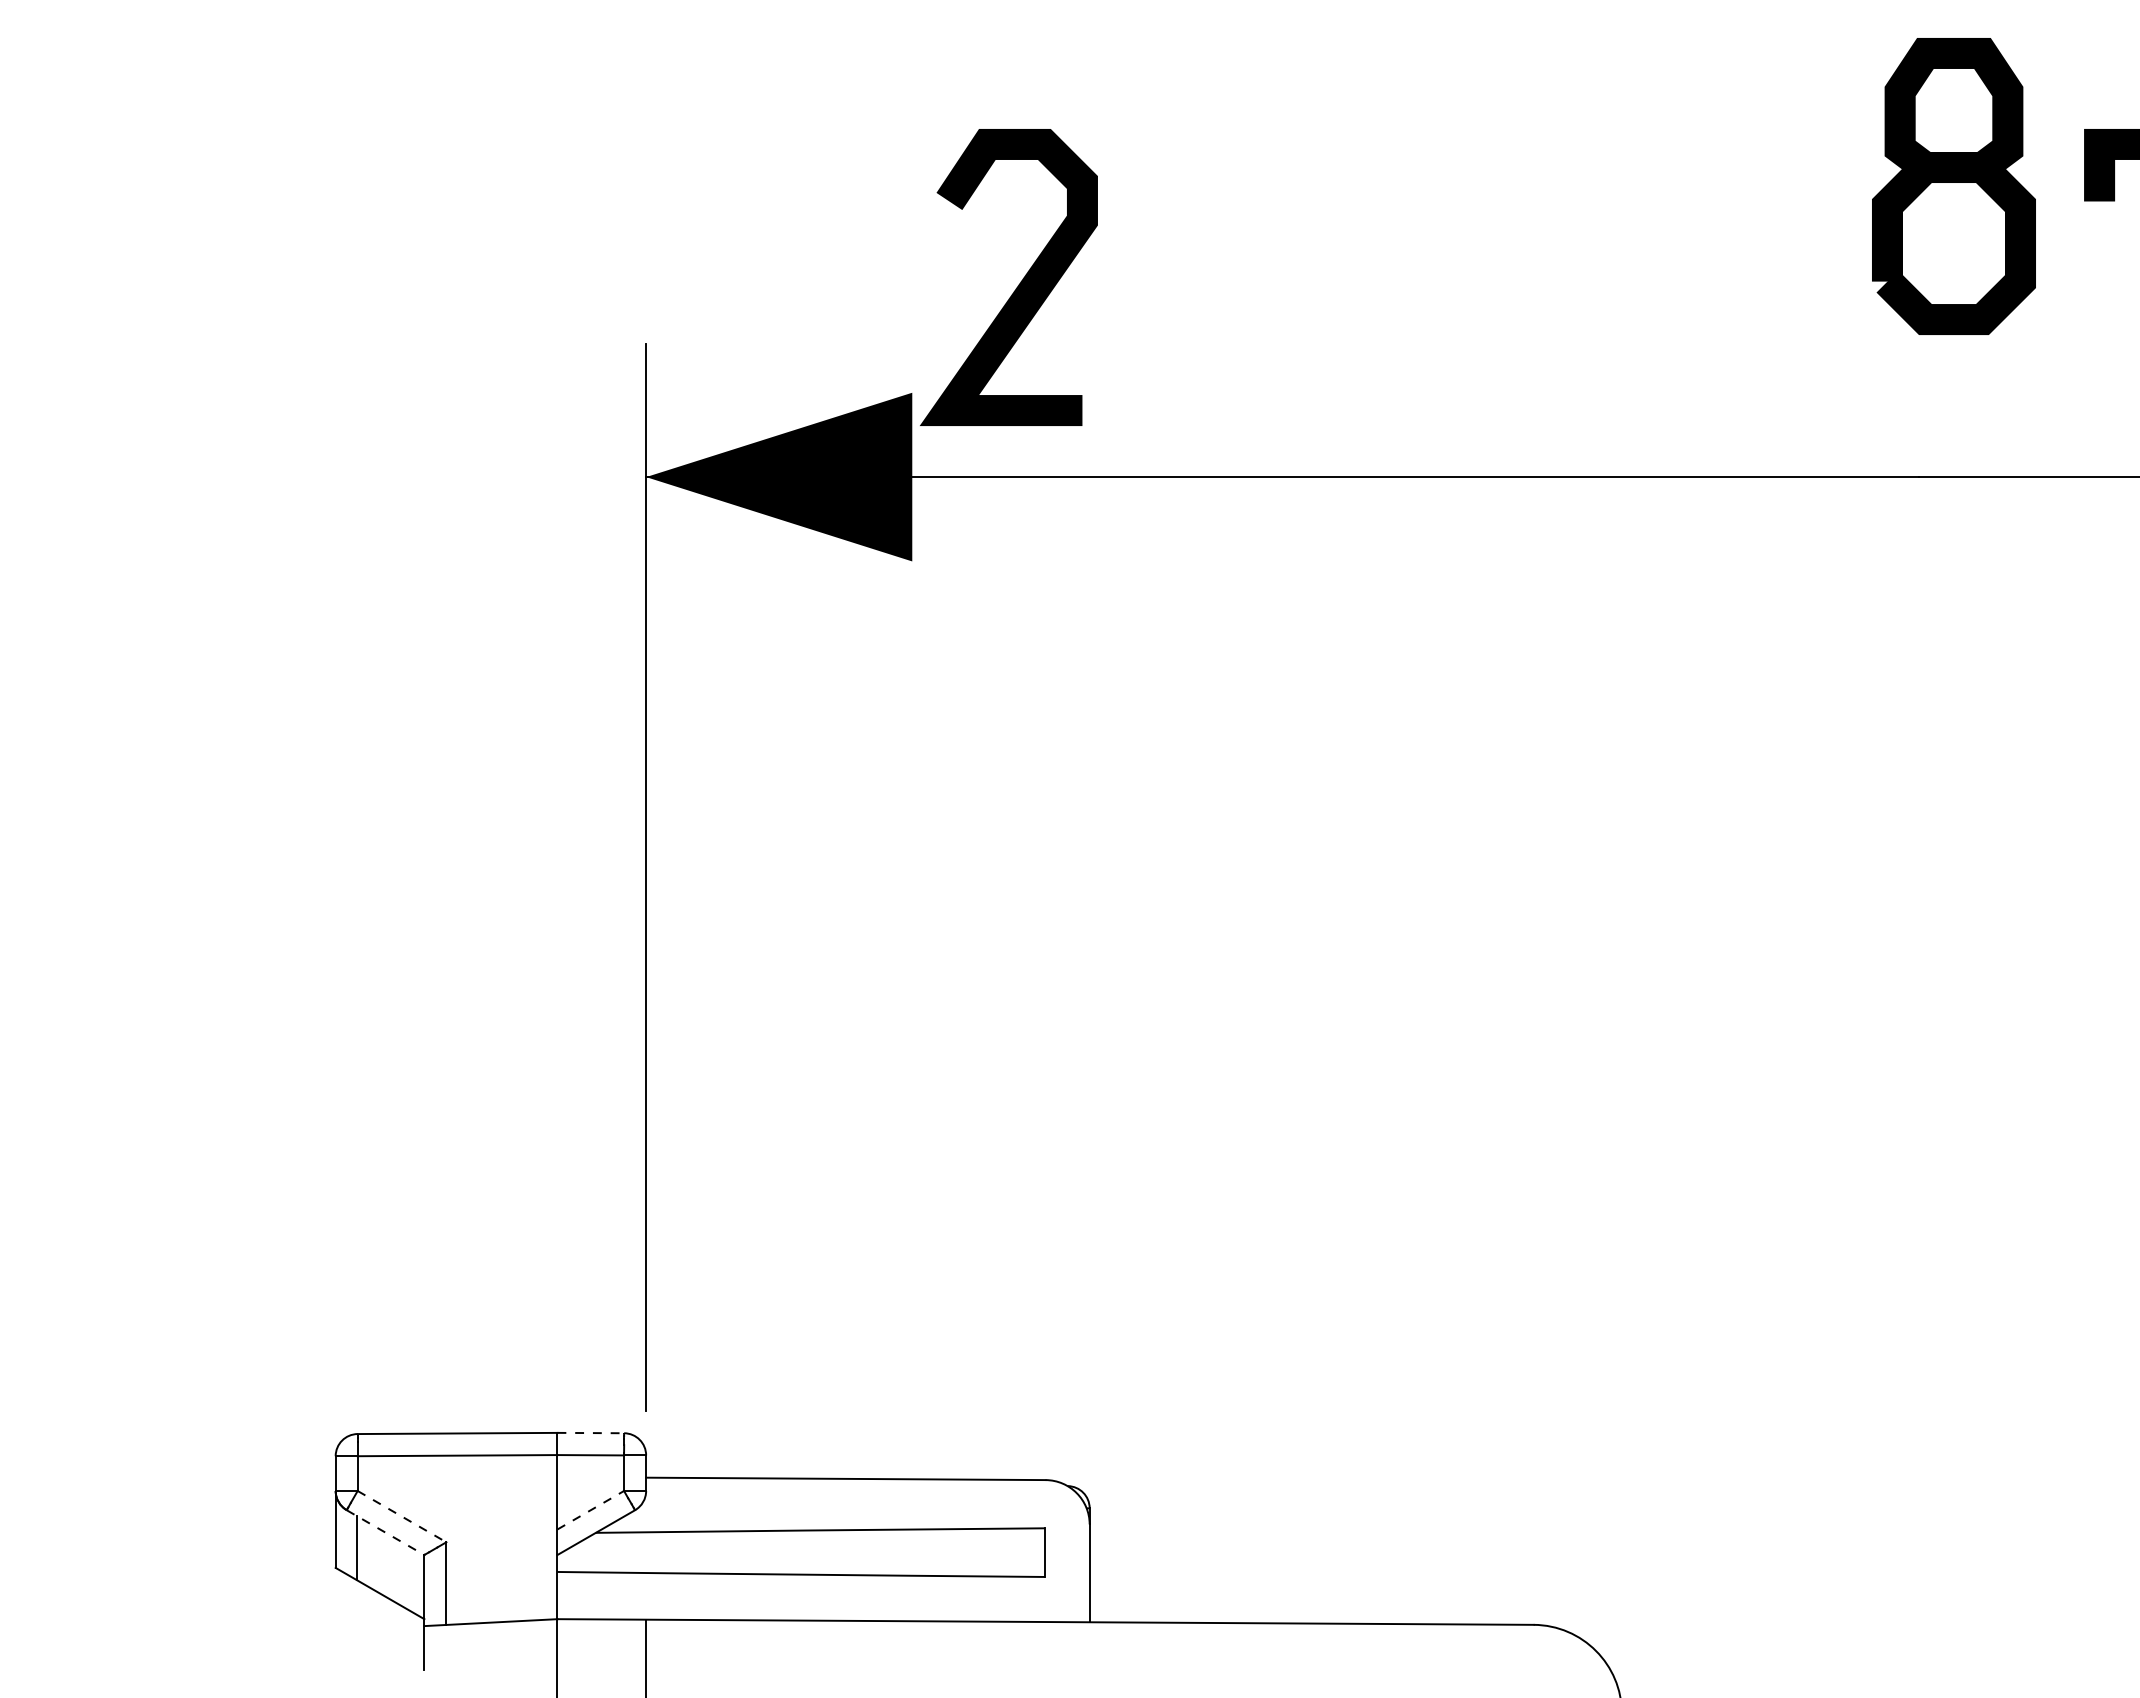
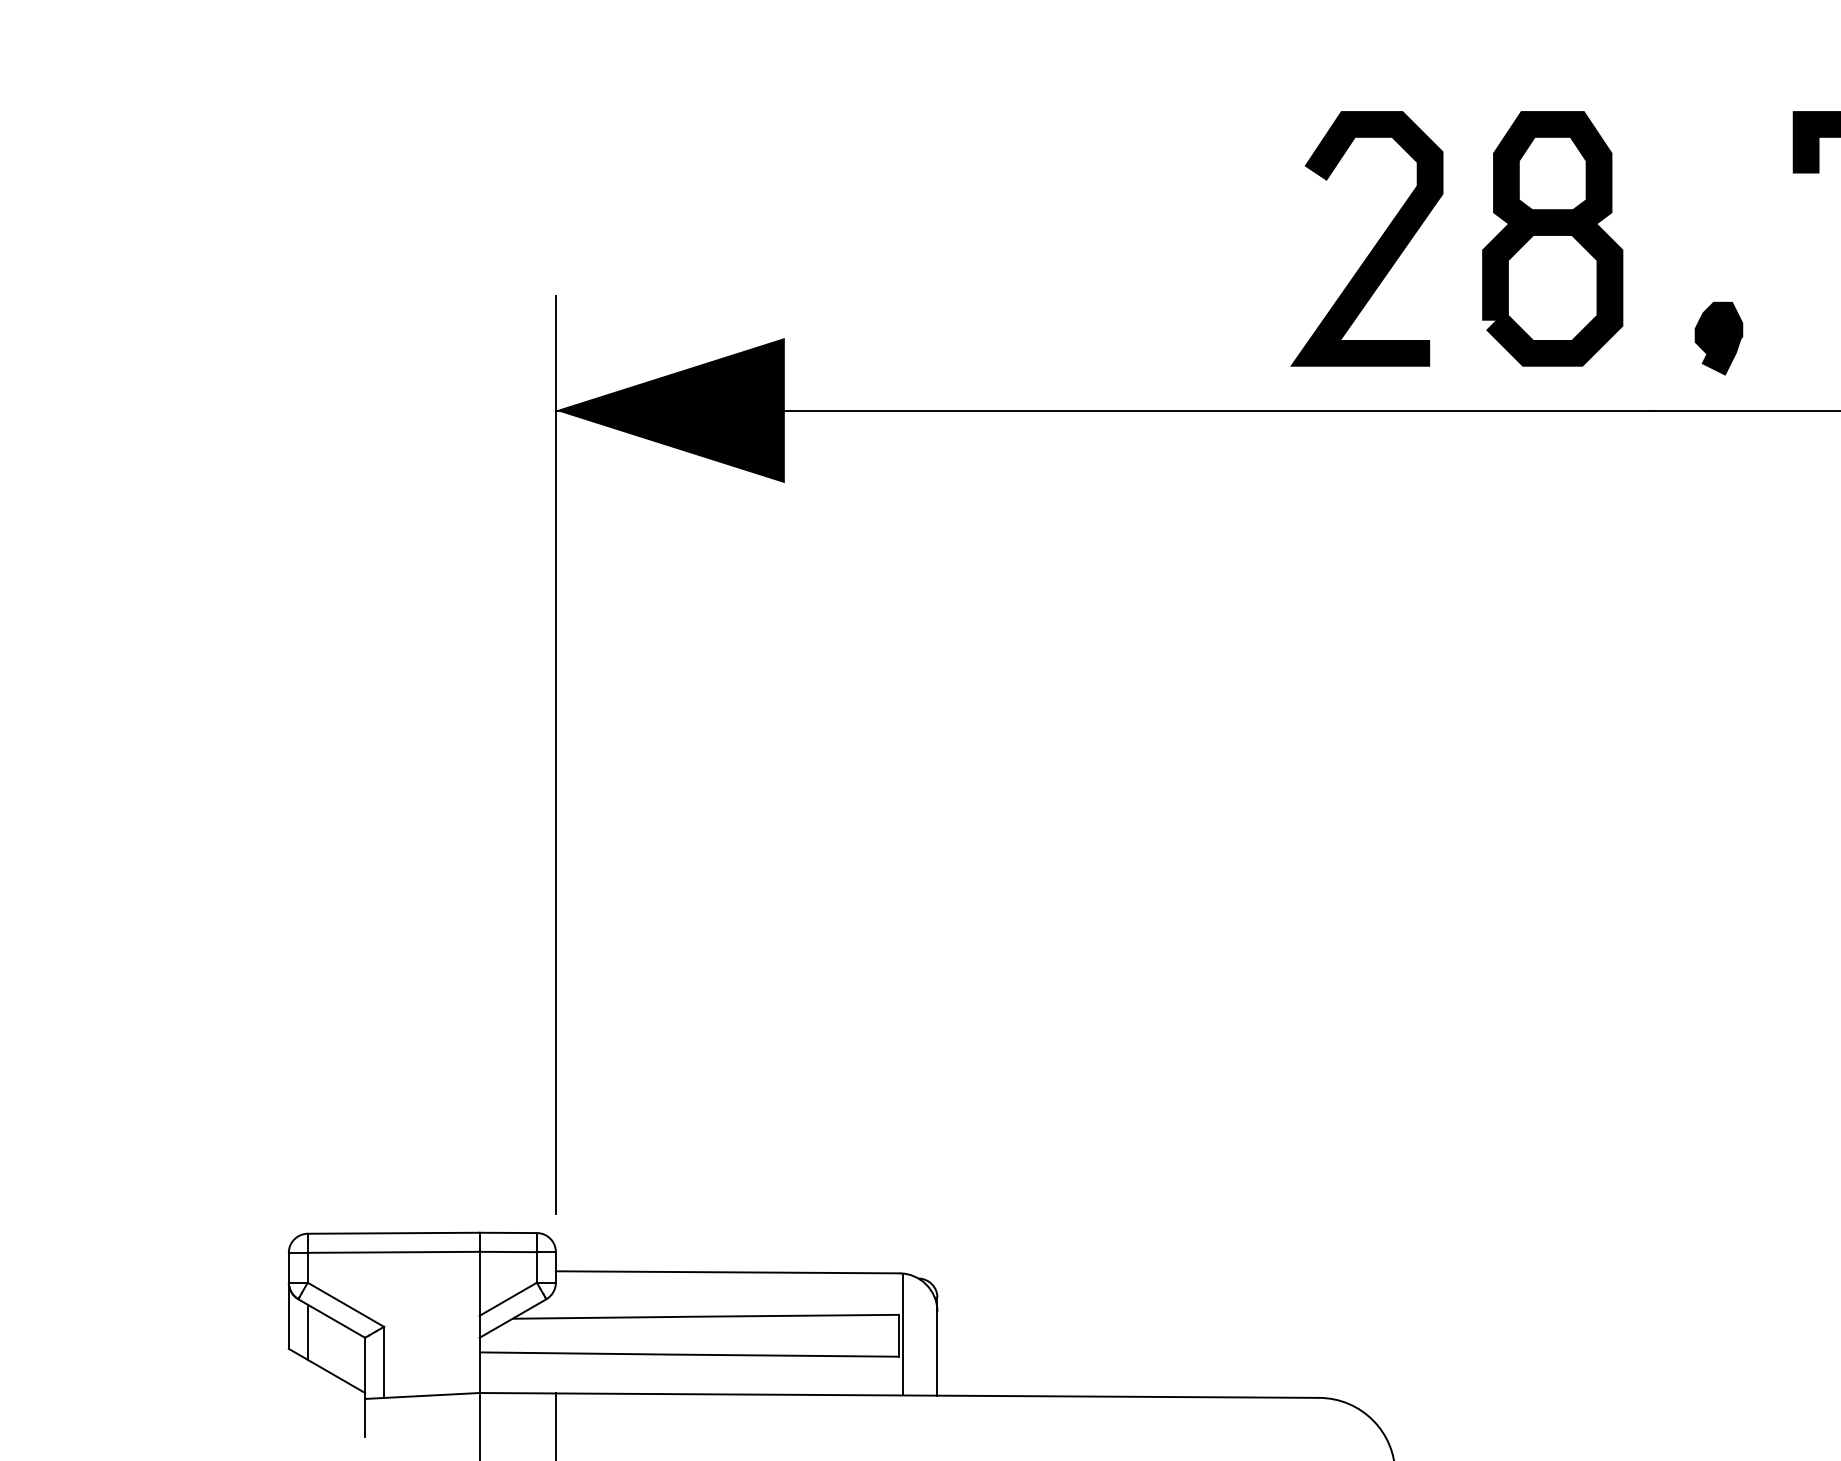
part: (1953, 186) -> (1552, 238), moved
curve: (1018, 284) -> (1375, 244), moved
part: (1998, 393) -> (1719, 338), added
line: (591, 1433) -> (508, 1233), dashed -> solid
line: (591, 1509) -> (508, 1298), dashed -> solid
line: (402, 1516) -> (346, 1304), dashed -> solid
line: (385, 1532) -> (331, 1318), dashed -> solid
line: (1049, 1551) -> (902, 1334), added

